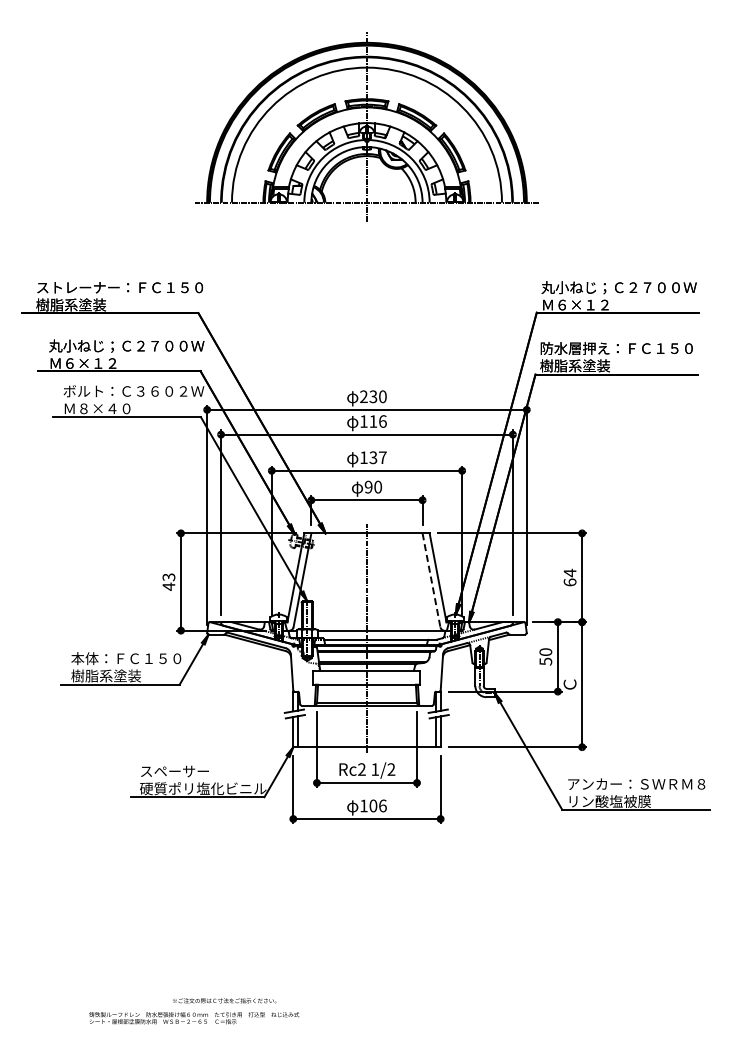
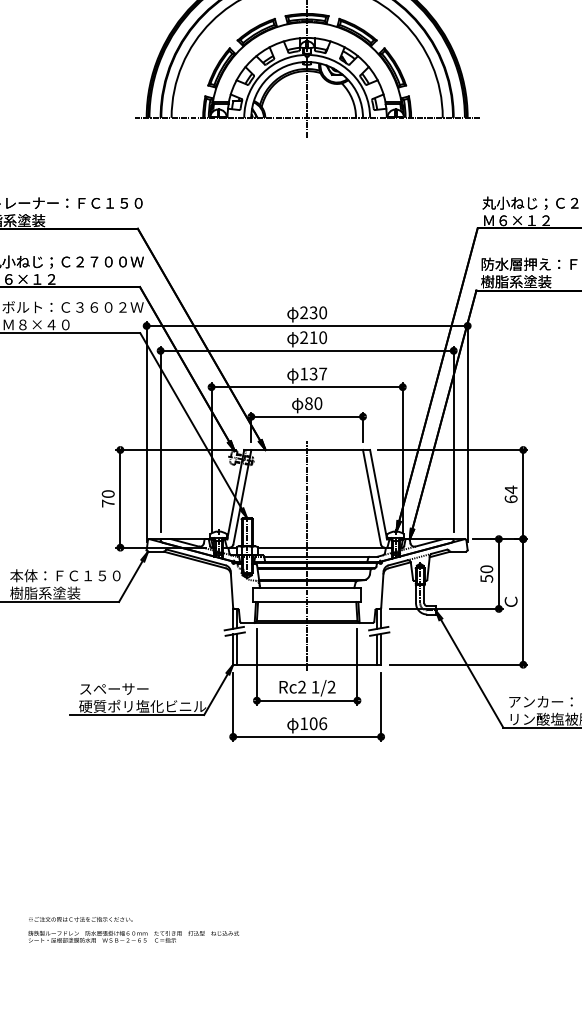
text: (373, 421) -> (313, 337), 116 -> 210
text: (368, 486) -> (308, 402), 90 -> 80
line: (431, 580) -> (371, 497), dashed -> solid
text: (168, 581) -> (107, 498), 43 -> 70
text: (224, 1000) -> (80, 919), moved

